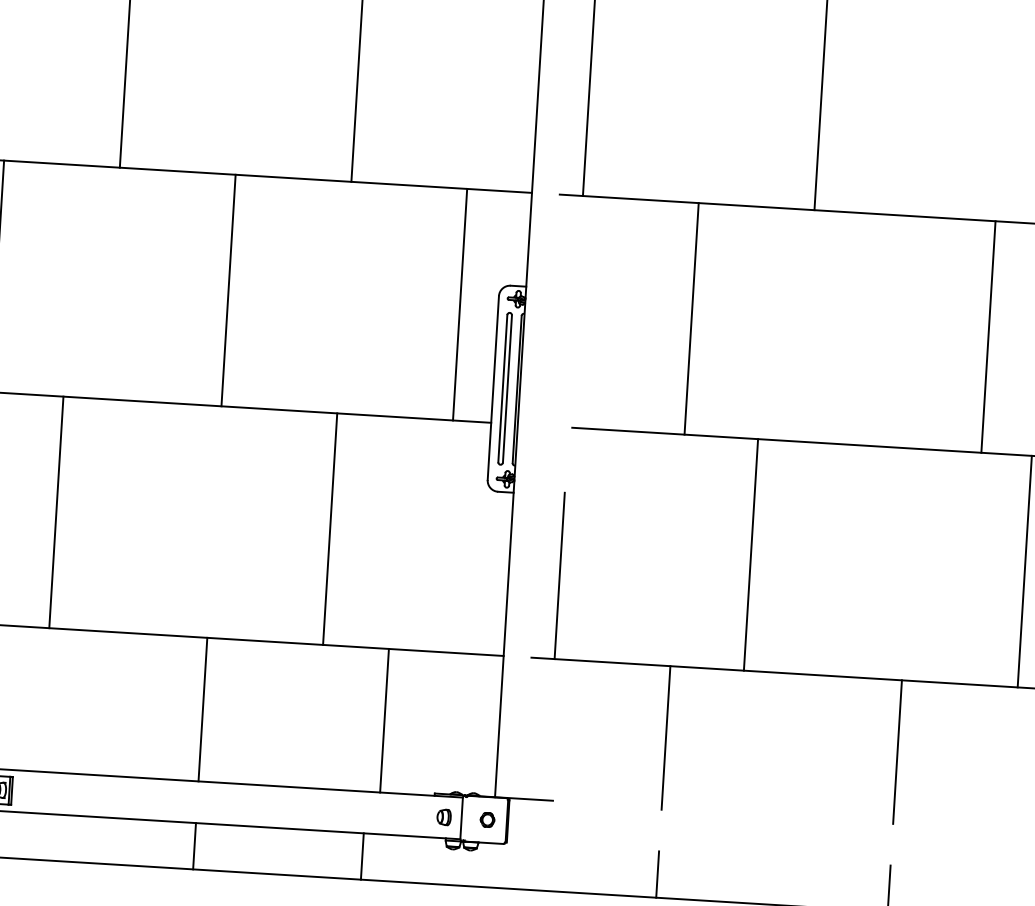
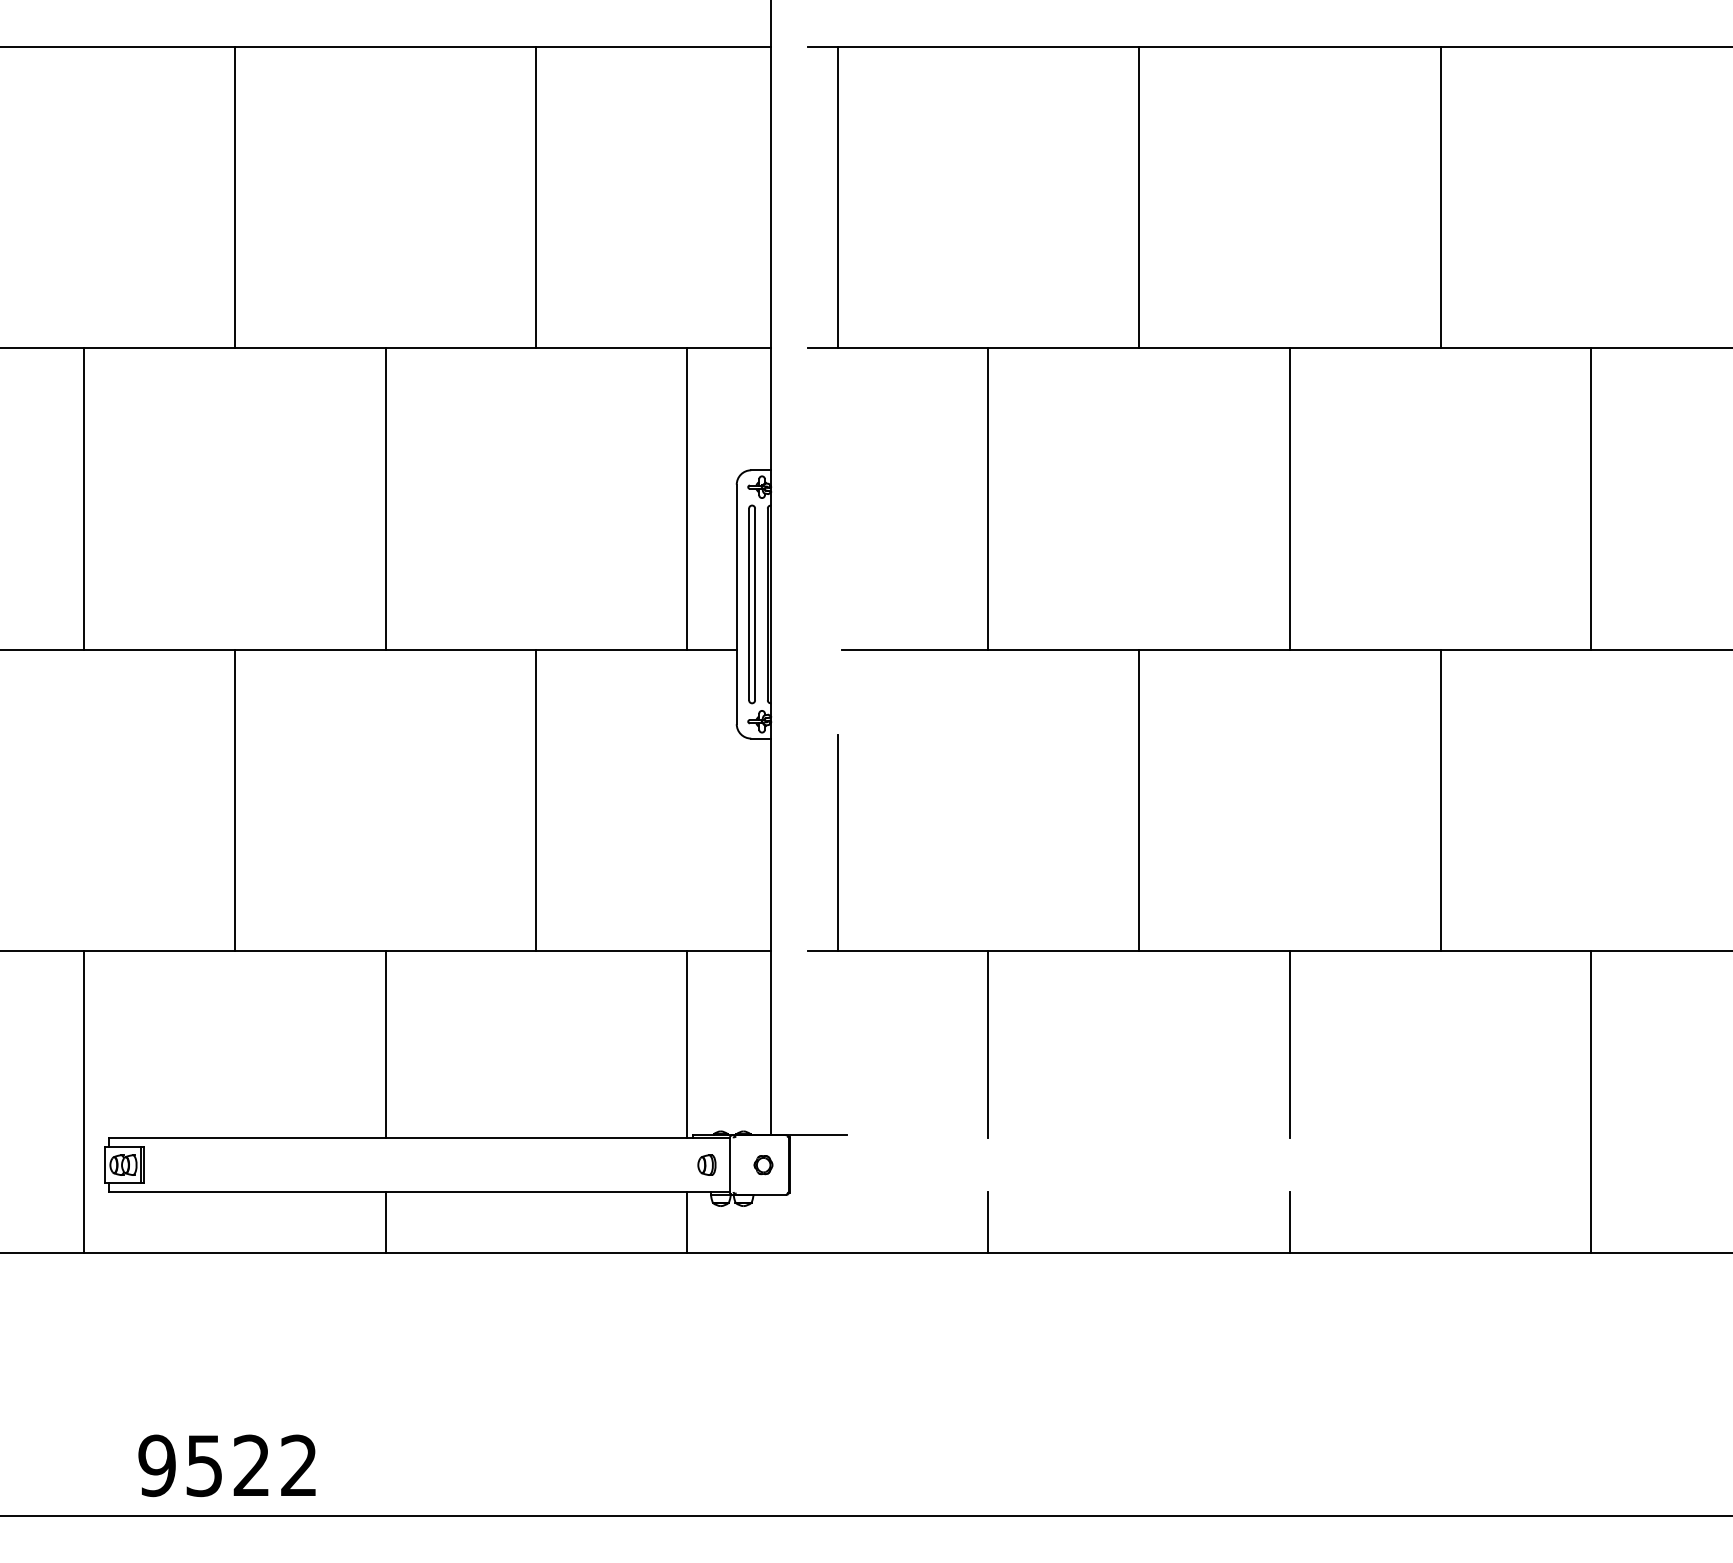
line: (988, 336) -> (1289, 498), moved
line: (56, 512) -> (234, 800), moved
line: (751, 554) -> (1139, 800), moved
line: (384, 720) -> (687, 1044), moved
line: (362, 856) -> (687, 1222), moved

